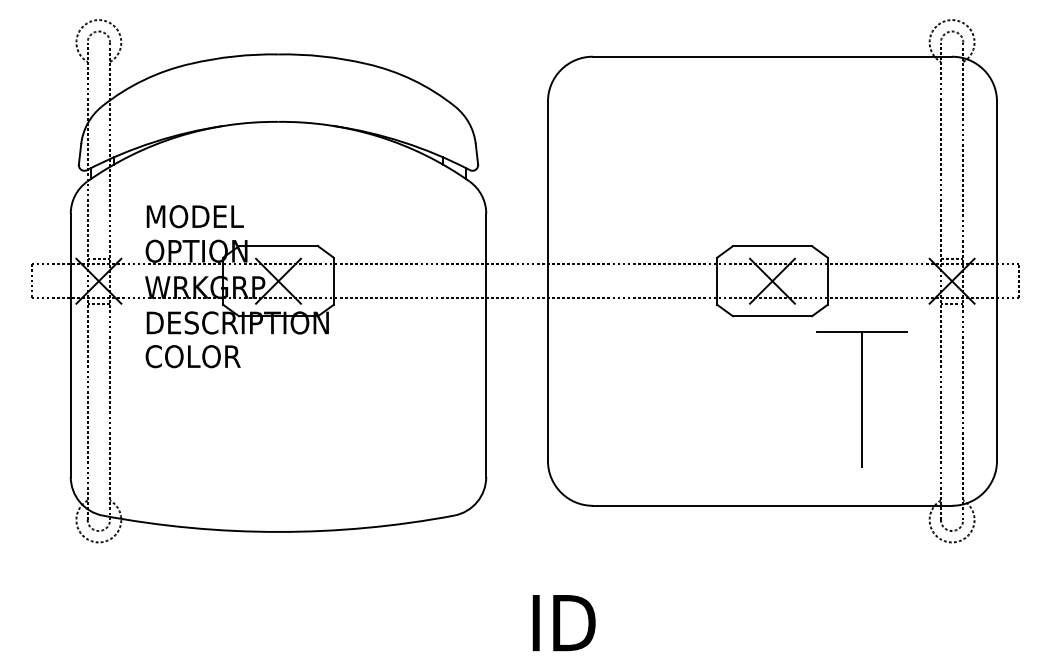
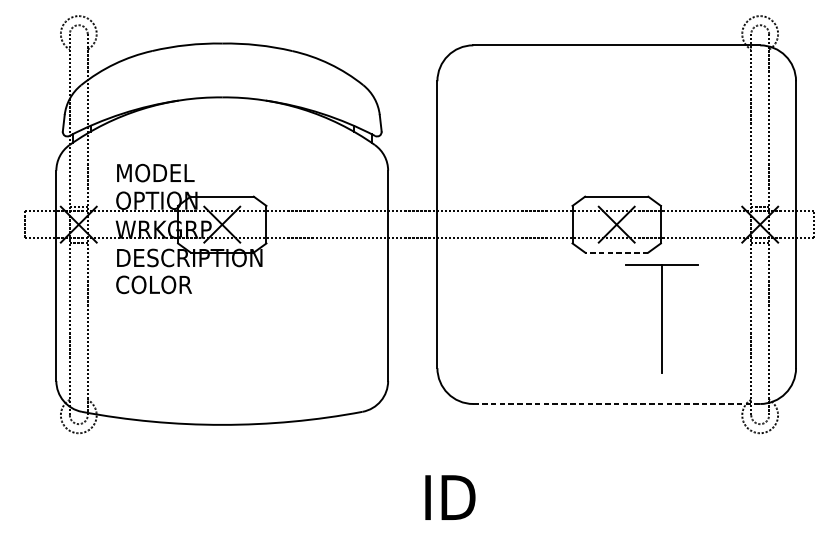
line: (772, 316) -> (616, 252), solid -> dashed
part: (861, 399) -> (661, 319), moved
line: (772, 505) -> (616, 403), solid -> dashed

